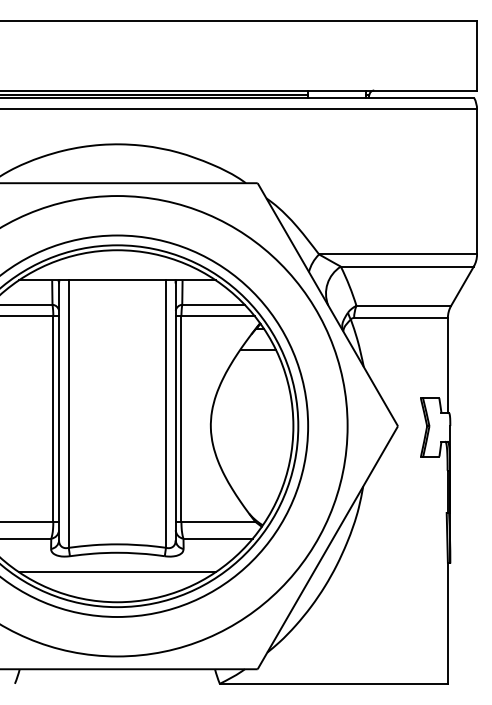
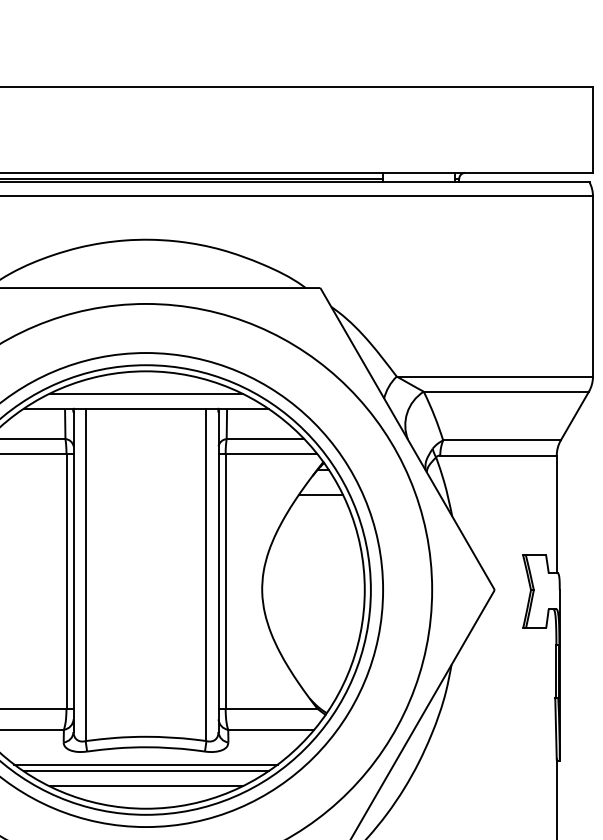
line: (117, 268) -> (146, 394), added
line: (117, 566) -> (146, 764), added
line: (117, 584) -> (146, 786), added

